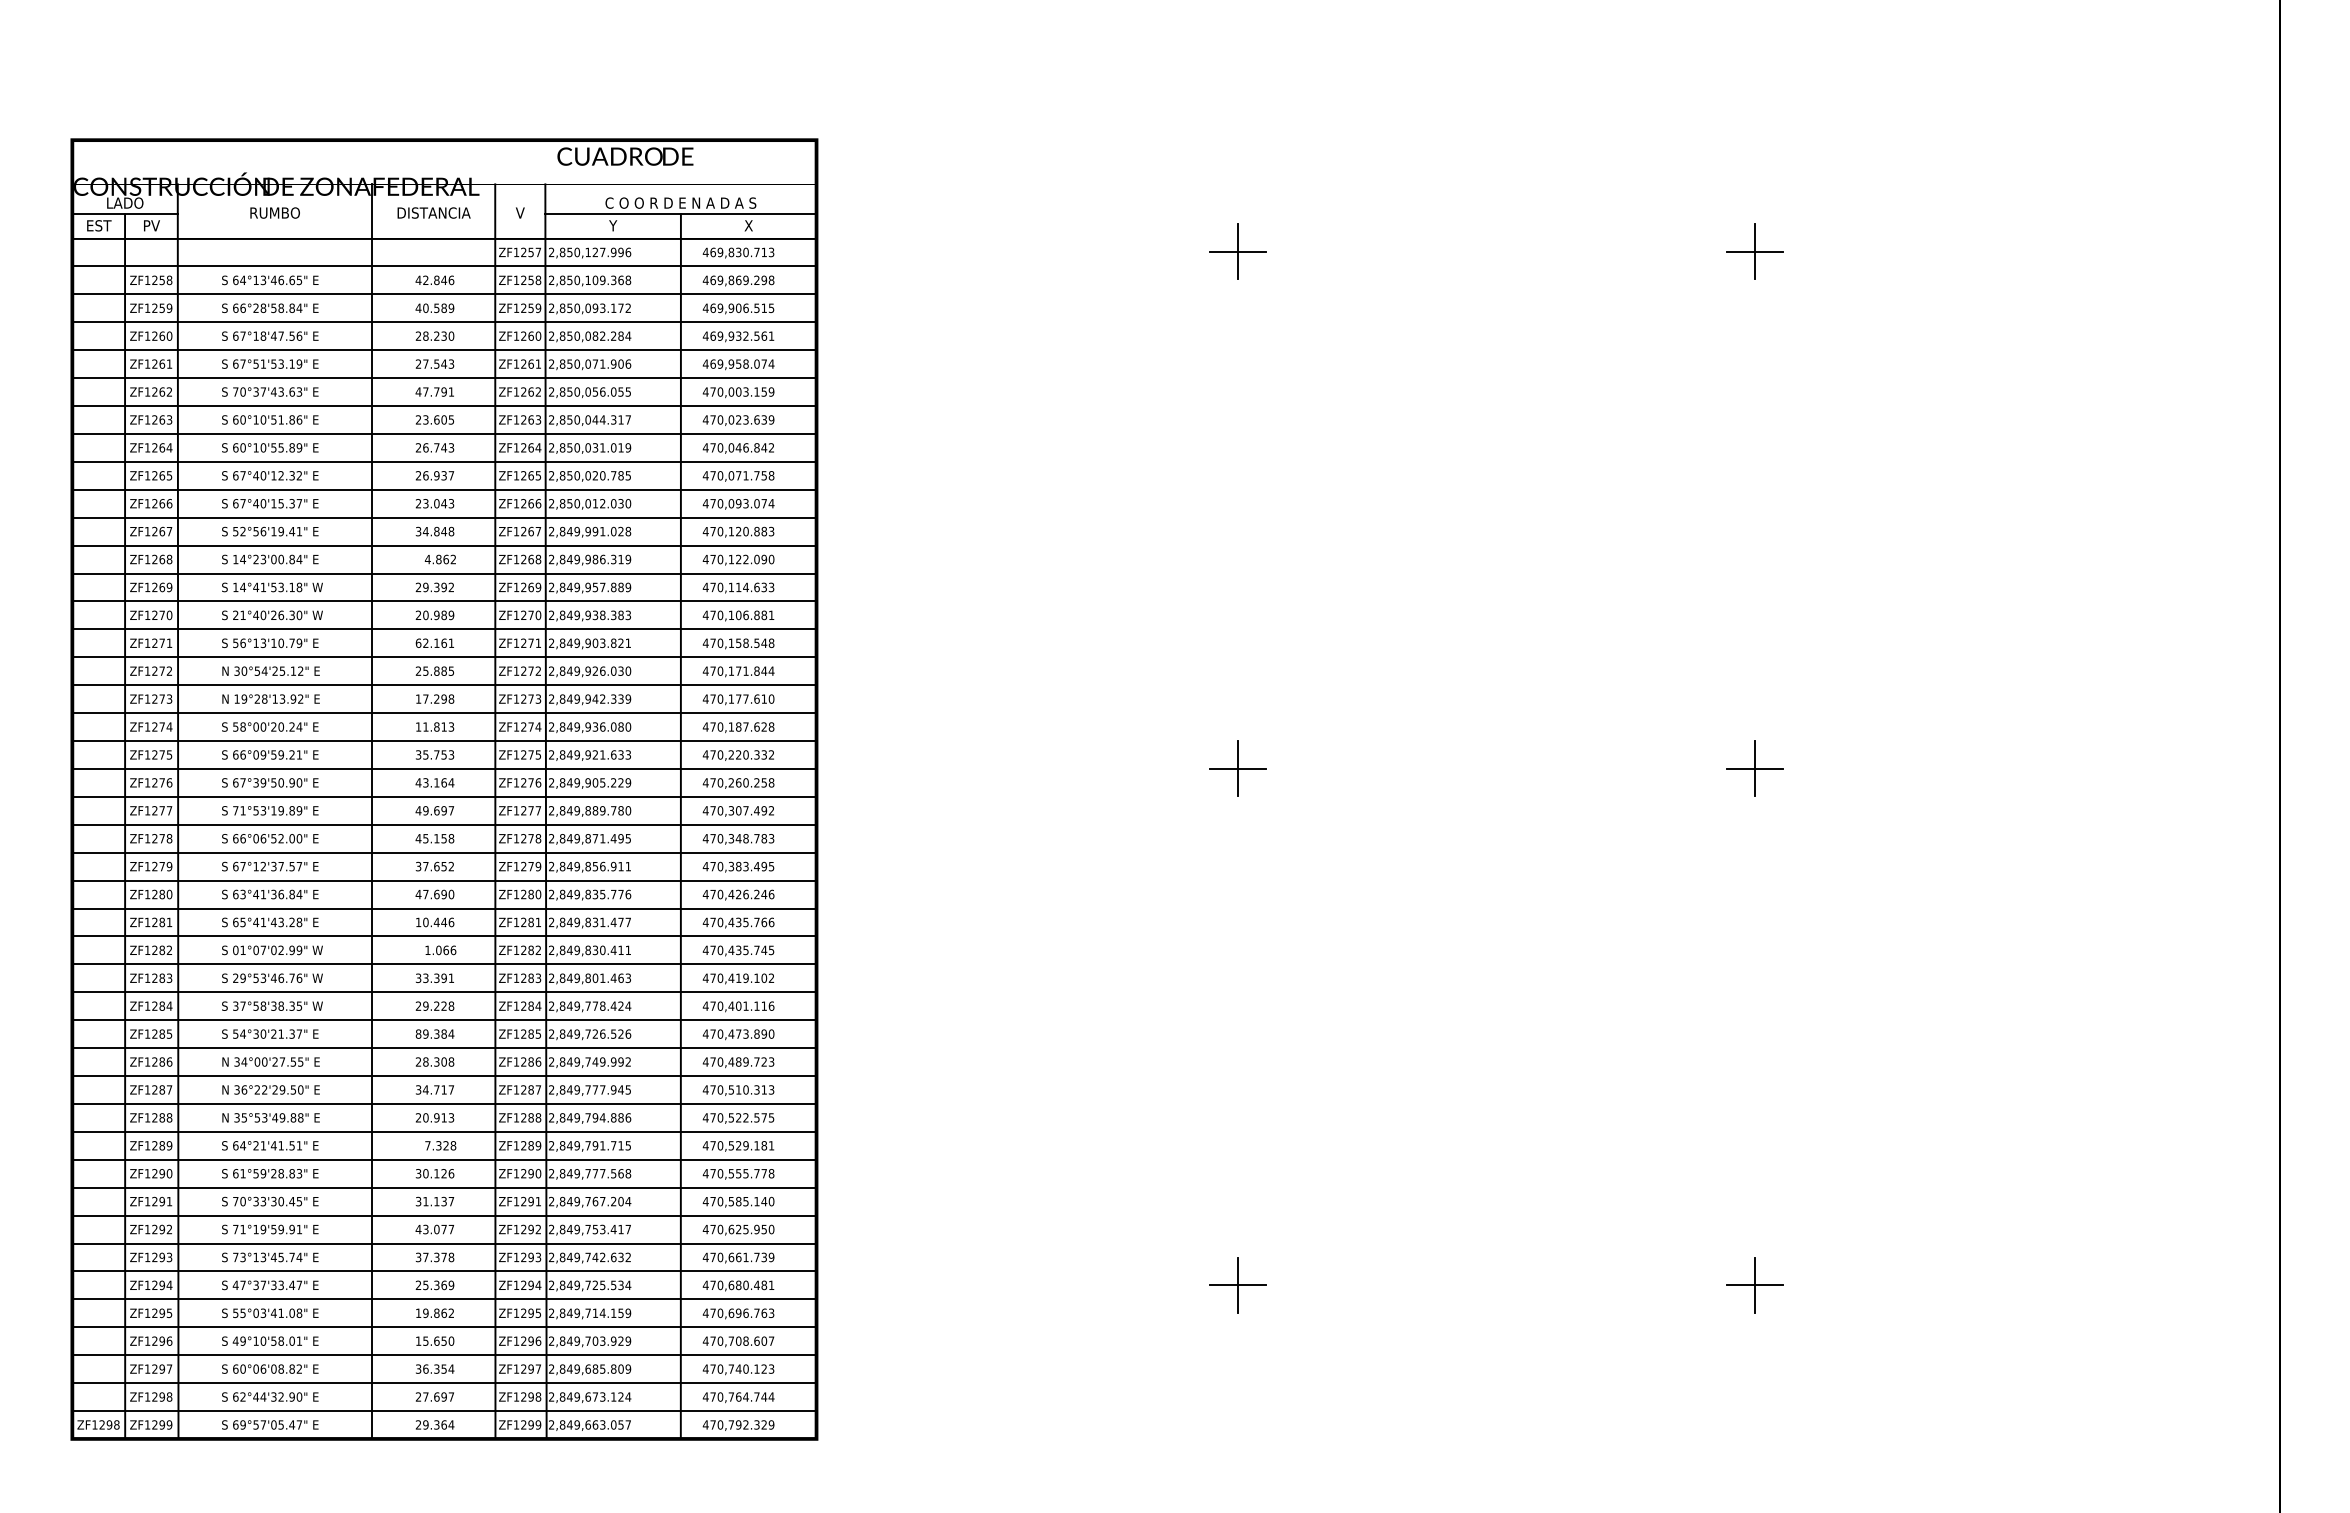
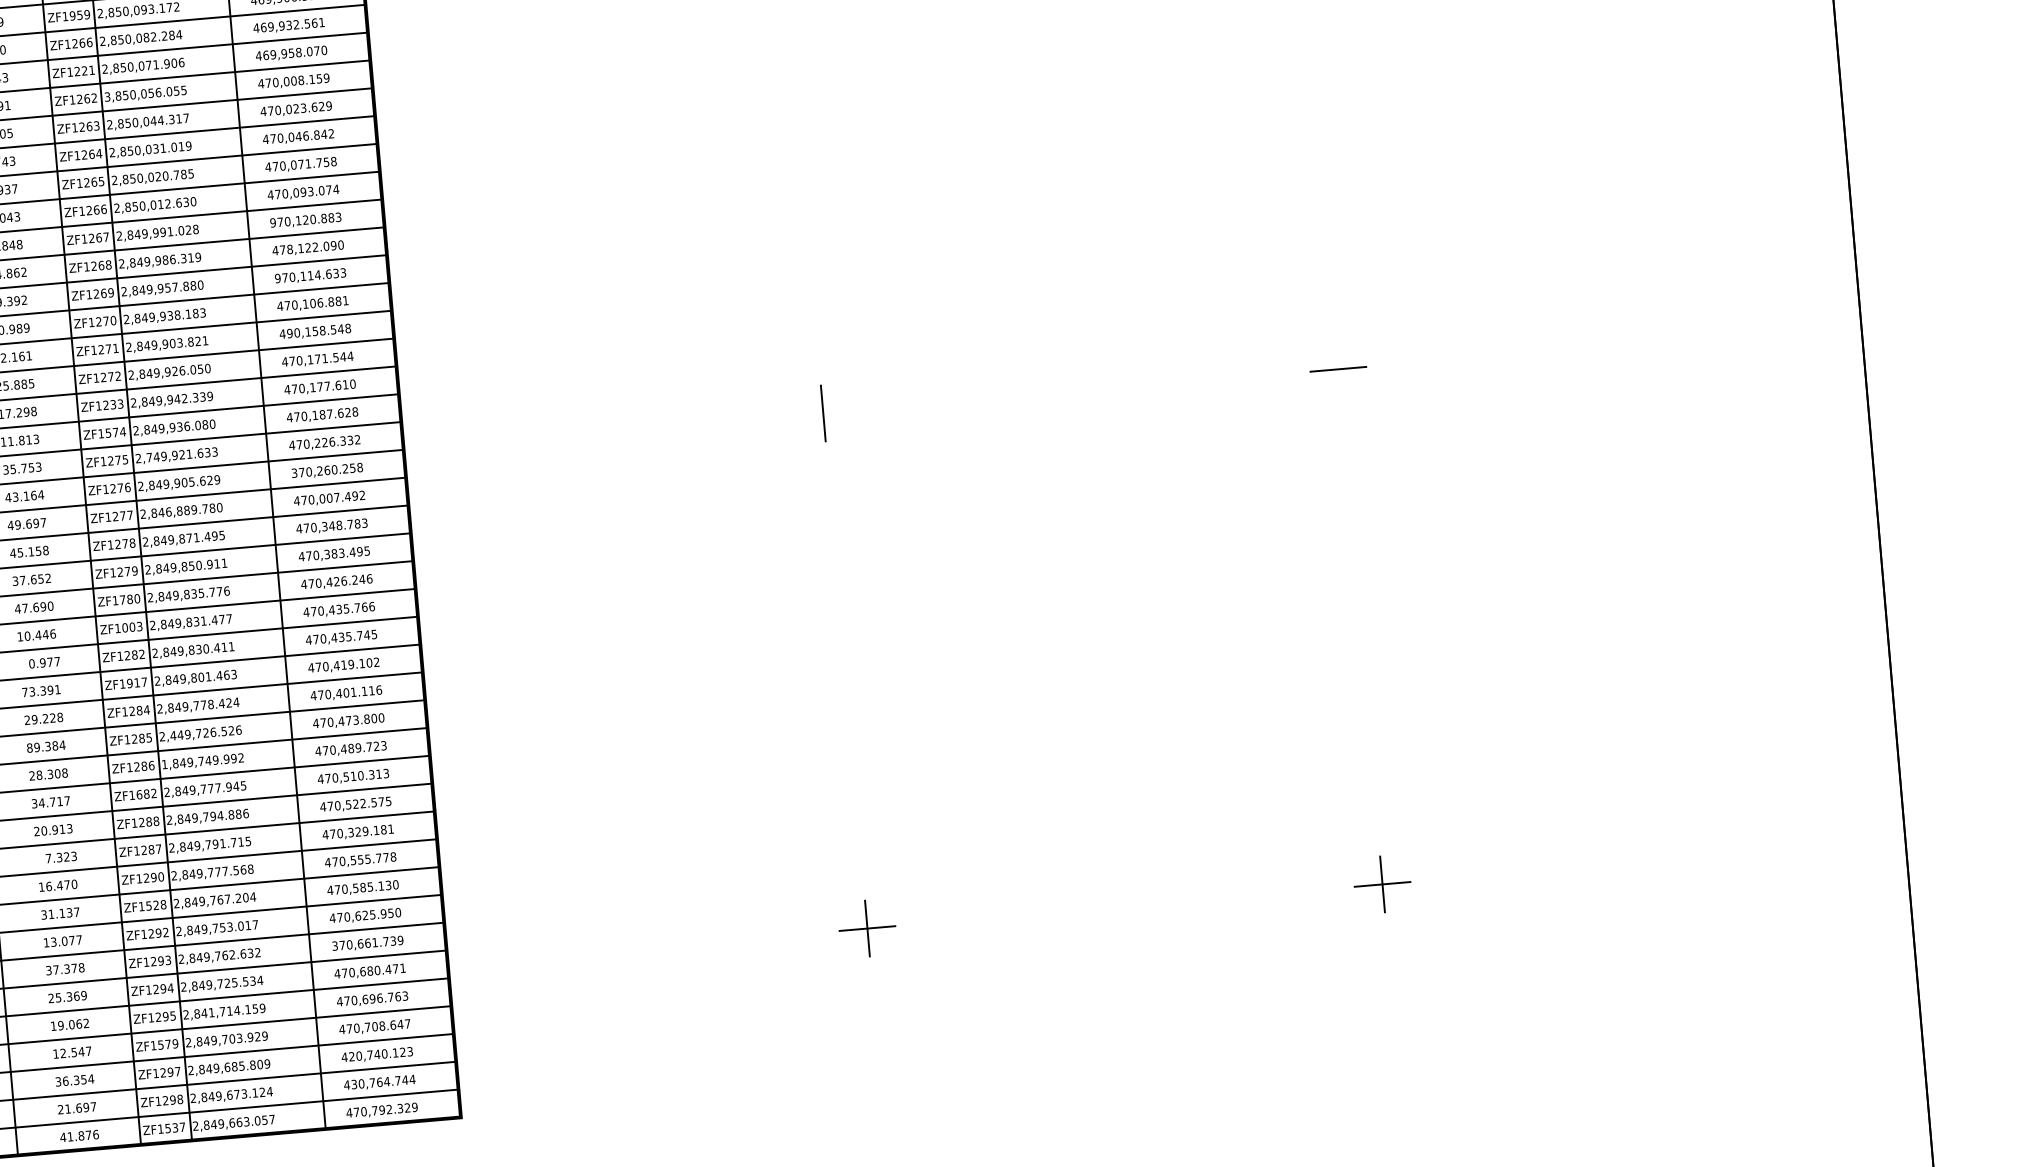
text: (523, 308) -> (72, 16), ZF1259 -> ZF1959
text: (538, 335) -> (89, 41), ZF1260 -> ZF1266
text: (530, 363) -> (84, 70), ZF1261 -> ZF1221
text: (771, 363) -> (324, 49), 469,958.074 -> 469,958.070
text: (745, 391) -> (300, 79), 470,003.159 -> 470,008.159
text: (551, 392) -> (107, 97), 2,850,056.055 -> 3,850,056.055
text: (763, 419) -> (320, 106), 470,023.639 -> 470,023.629
text: (613, 503) -> (178, 202), 2,850,012.030 -> 2,850,012.630
text: (705, 531) -> (272, 222), 470,120.883 -> 970,120.883
text: (720, 559) -> (290, 249), 470,122.090 -> 478,122.090
text: (627, 587) -> (199, 285), 2,849,957.889 -> 2,849,957.880
text: (705, 587) -> (277, 278), 470,114.633 -> 970,114.633
text: (613, 615) -> (188, 314), 2,849,938.383 -> 2,849,938.183
text: (712, 643) -> (289, 333), 470,158.548 -> 490,158.548
text: (620, 670) -> (199, 368), 2,849,926.030 -> 2,849,926.050
text: (756, 670) -> (335, 356), 470,171.844 -> 470,171.544
text: (530, 698) -> (112, 404), ZF1273 -> ZF1233
text: (523, 726) -> (108, 432), ZF1274 -> ZF1574
text: (562, 754) -> (149, 457), 2,849,921.633 -> 2,749,921.633
text: (745, 754) -> (331, 441), 470,220.332 -> 470,226.332
line: (1237, 768) -> (823, 413), removed
line: (1754, 768) -> (1338, 369), removed
text: (613, 782) -> (202, 480), 2,849,905.229 -> 2,849,905.629
text: (705, 782) -> (294, 472), 470,260.258 -> 370,260.258
text: (577, 810) -> (169, 511), 2,849,889.780 -> 2,846,889.780
text: (731, 810) -> (322, 498), 470,307.492 -> 470,007.492
text: (602, 866) -> (198, 565), 2,849,856.911 -> 2,849,850.911
text: (523, 894) -> (122, 600), ZF1280 -> ZF1780
text: (531, 922) -> (132, 627), ZF1281 -> ZF1003
text: (440, 950) -> (44, 662), 1.066 -> 0.977
text: (418, 977) -> (24, 691), 33.391 -> 73.391
text: (531, 978) -> (137, 683), ZF1283 -> ZF1917
text: (562, 1033) -> (173, 735), 2,849,726.526 -> 2,449,726.526
text: (763, 1034) -> (373, 719), 470,473.890 -> 470,473.800
text: (551, 1061) -> (164, 764), 2,849,749.992 -> 1,849,749.992
text: (531, 1089) -> (147, 793), ZF1287 -> ZF1682
text: (453, 1145) -> (74, 856), 7.328 -> 7.323
text: (538, 1145) -> (158, 848), ZF1289 -> ZF1287
text: (731, 1145) -> (351, 832), 470,529.181 -> 470,329.181
text: (434, 1173) -> (57, 885), 30.126 -> 16.470
text: (531, 1201) -> (156, 905), ZF1291 -> ZF1528
text: (764, 1201) -> (388, 885), 470,585.140 -> 470,585.130
text: (418, 1229) -> (46, 942), 43.077 -> 13.077
text: (613, 1229) -> (240, 926), 2,849,753.417 -> 2,849,753.017
text: (595, 1257) -> (225, 955), 2,849,742.632 -> 2,849,762.632
text: (705, 1257) -> (334, 946), 470,661.739 -> 370,661.739
text: (764, 1285) -> (395, 969), 470,680.481 -> 470,680.471
text: (436, 1312) -> (71, 1023), 19.862 -> 19.062
text: (577, 1313) -> (212, 1012), 2,849,714.159 -> 2,841,714.159
text: (438, 1340) -> (75, 1051), 15.650 -> 12.547
text: (531, 1340) -> (168, 1043), ZF1296 -> ZF1579
text: (764, 1340) -> (400, 1023), 470,708.607 -> 470,708.647
text: (712, 1368) -> (351, 1056), 470,740.123 -> 420,740.123
text: (425, 1396) -> (67, 1108), 27.697 -> 21.697
text: (712, 1396) -> (353, 1084), 470,764.744 -> 430,764.744
text: (434, 1424) -> (79, 1135), 29.364 -> 41.876
text: (531, 1424) -> (175, 1127), ZF1299 -> ZF1537

